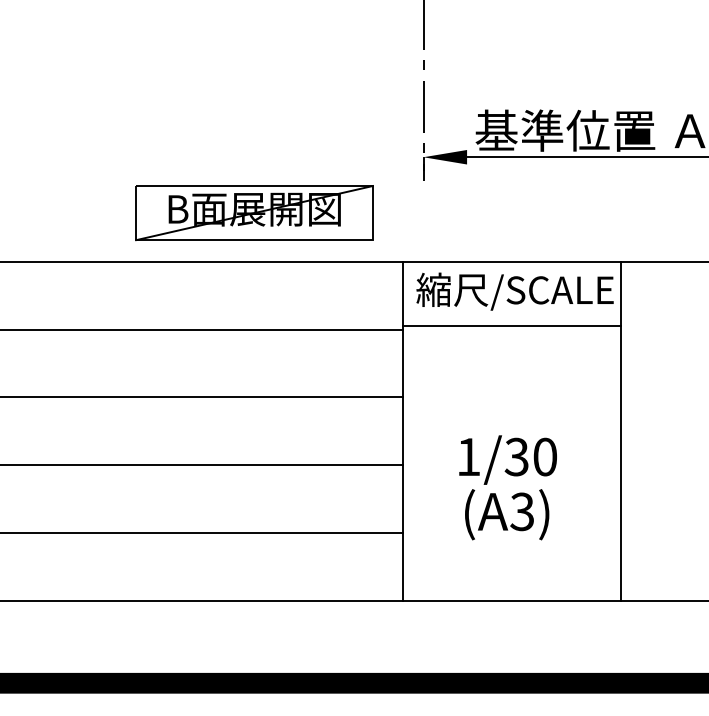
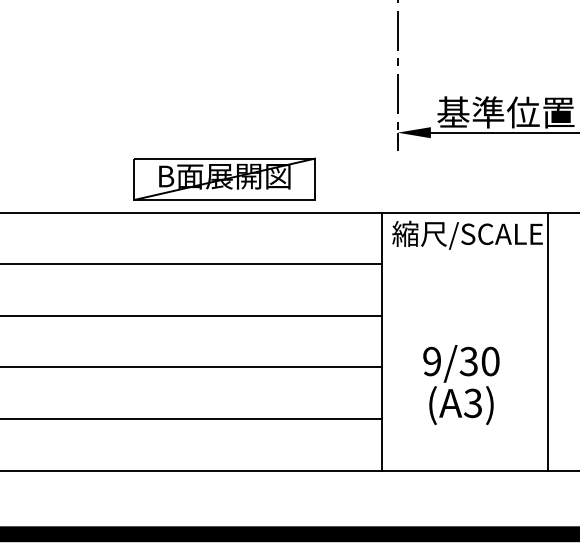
part: (254, 212) -> (224, 178), moved
line: (512, 325) -> (465, 261), removed
text: (467, 456) -> (431, 361), 1/30 -> 9/30

